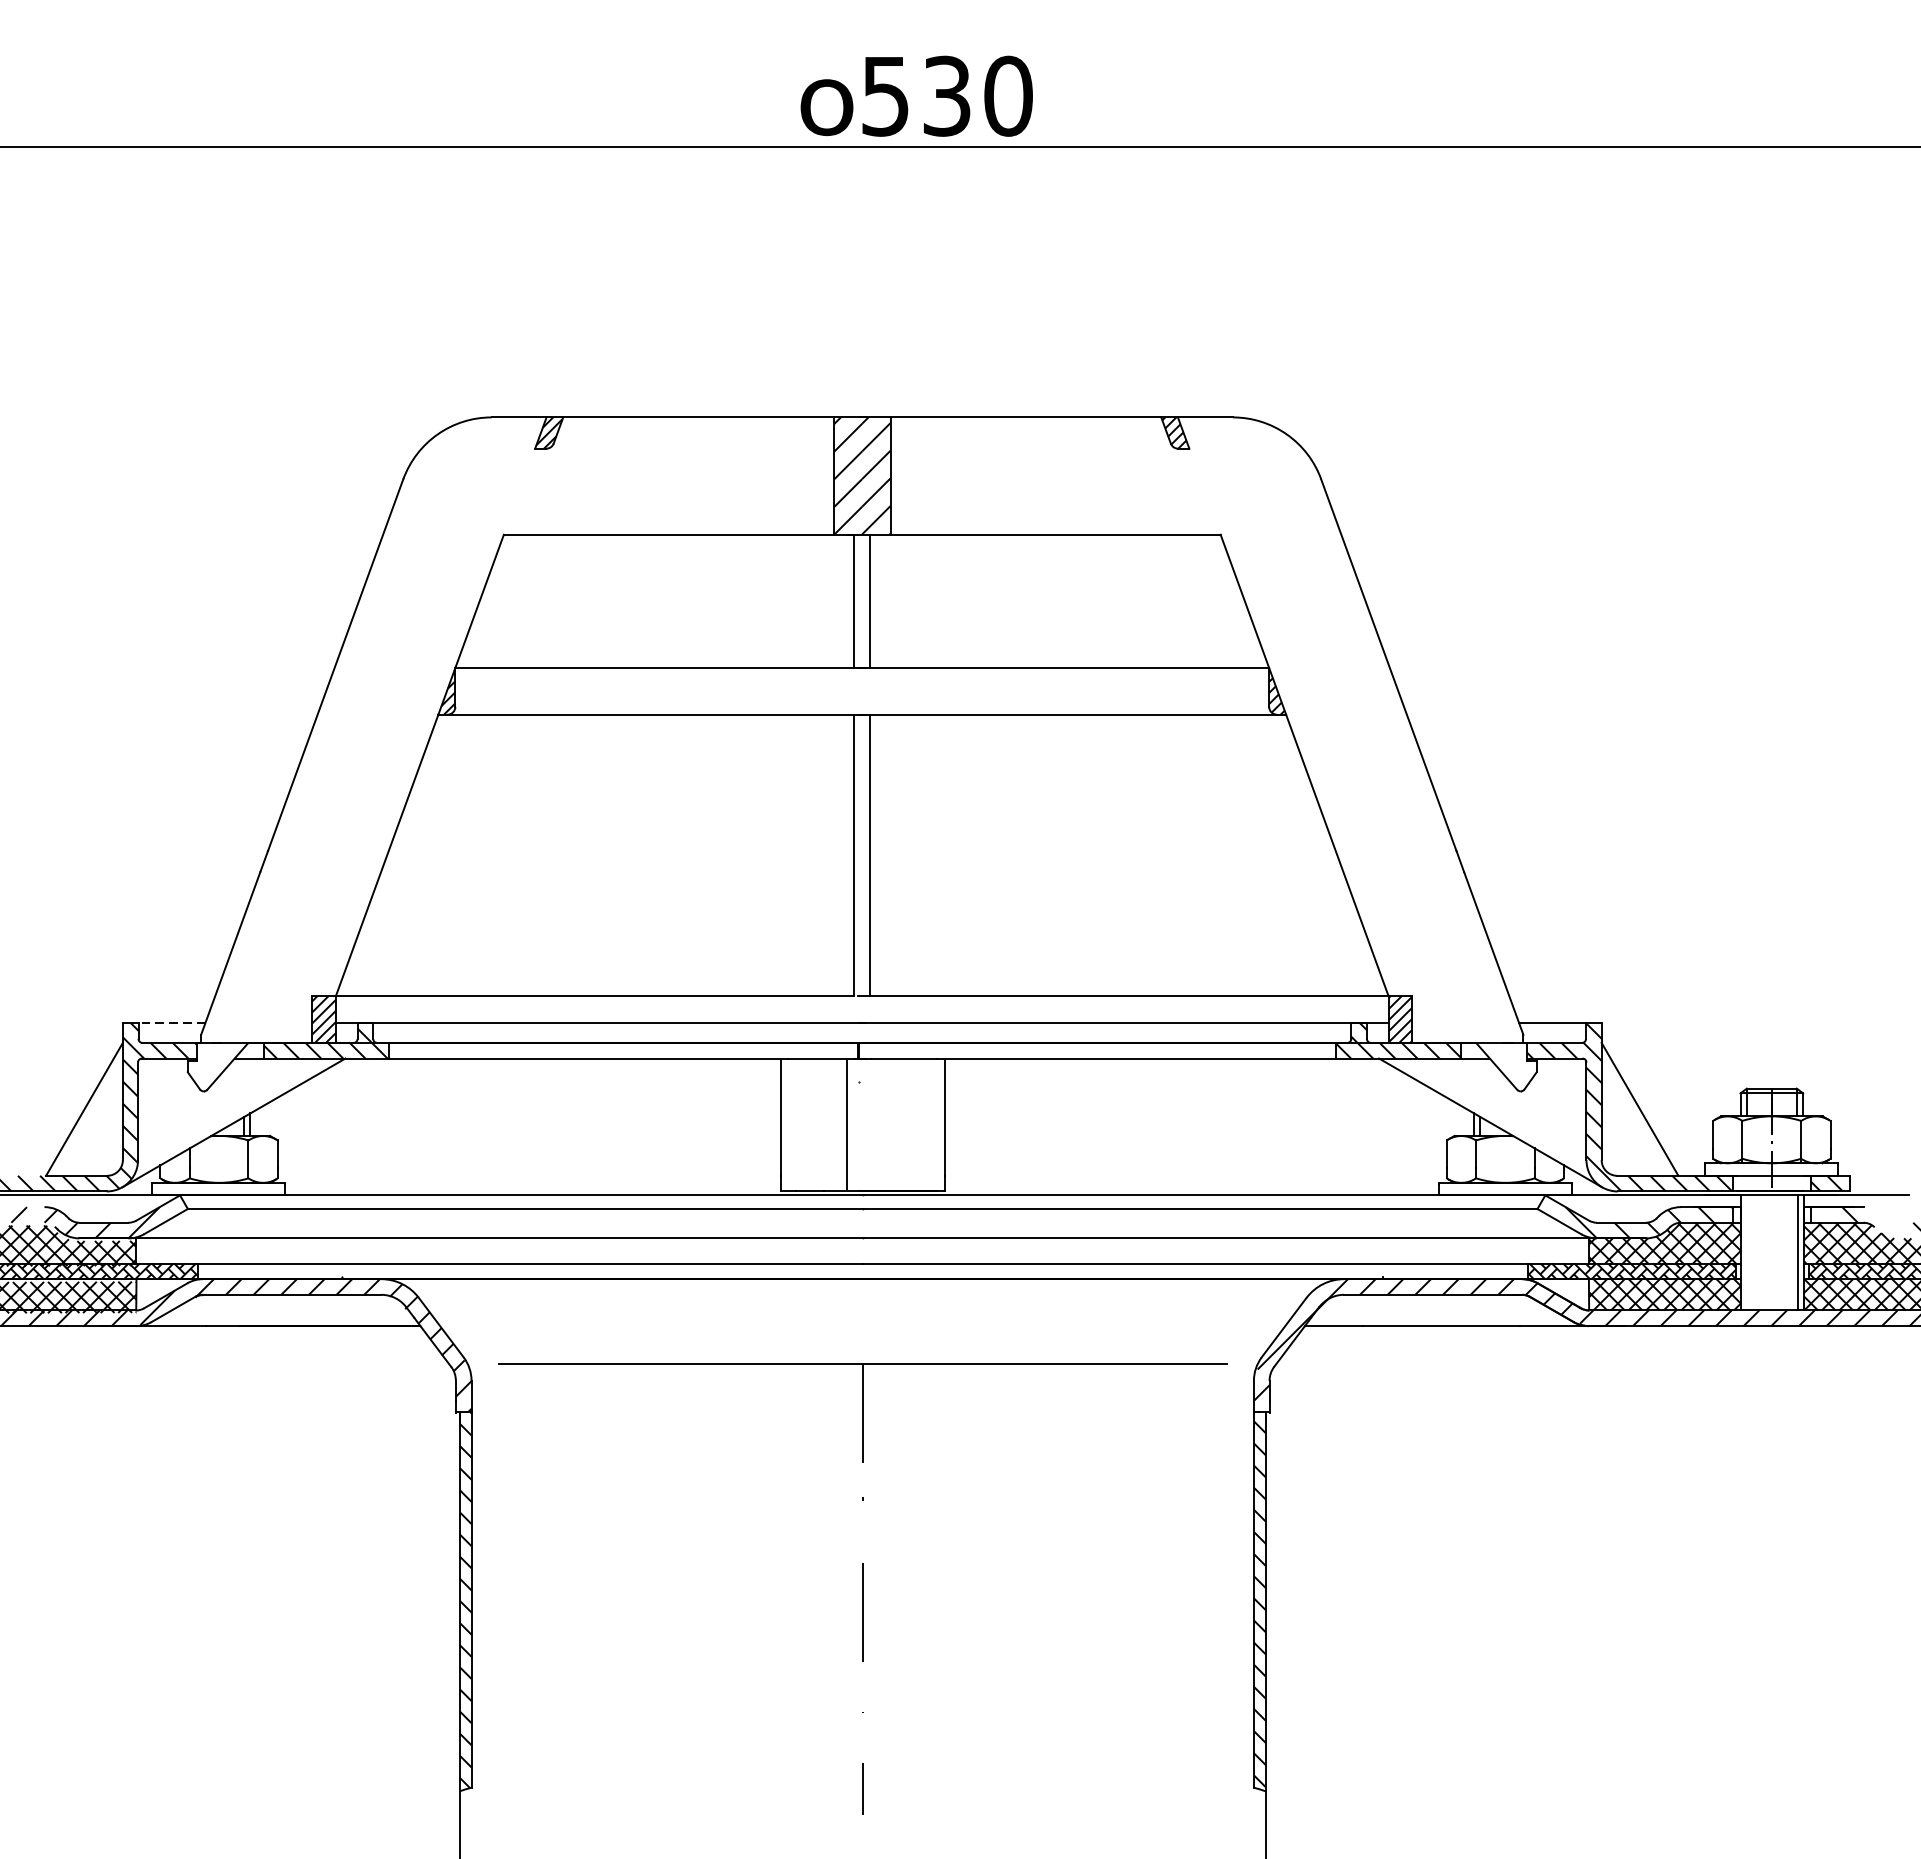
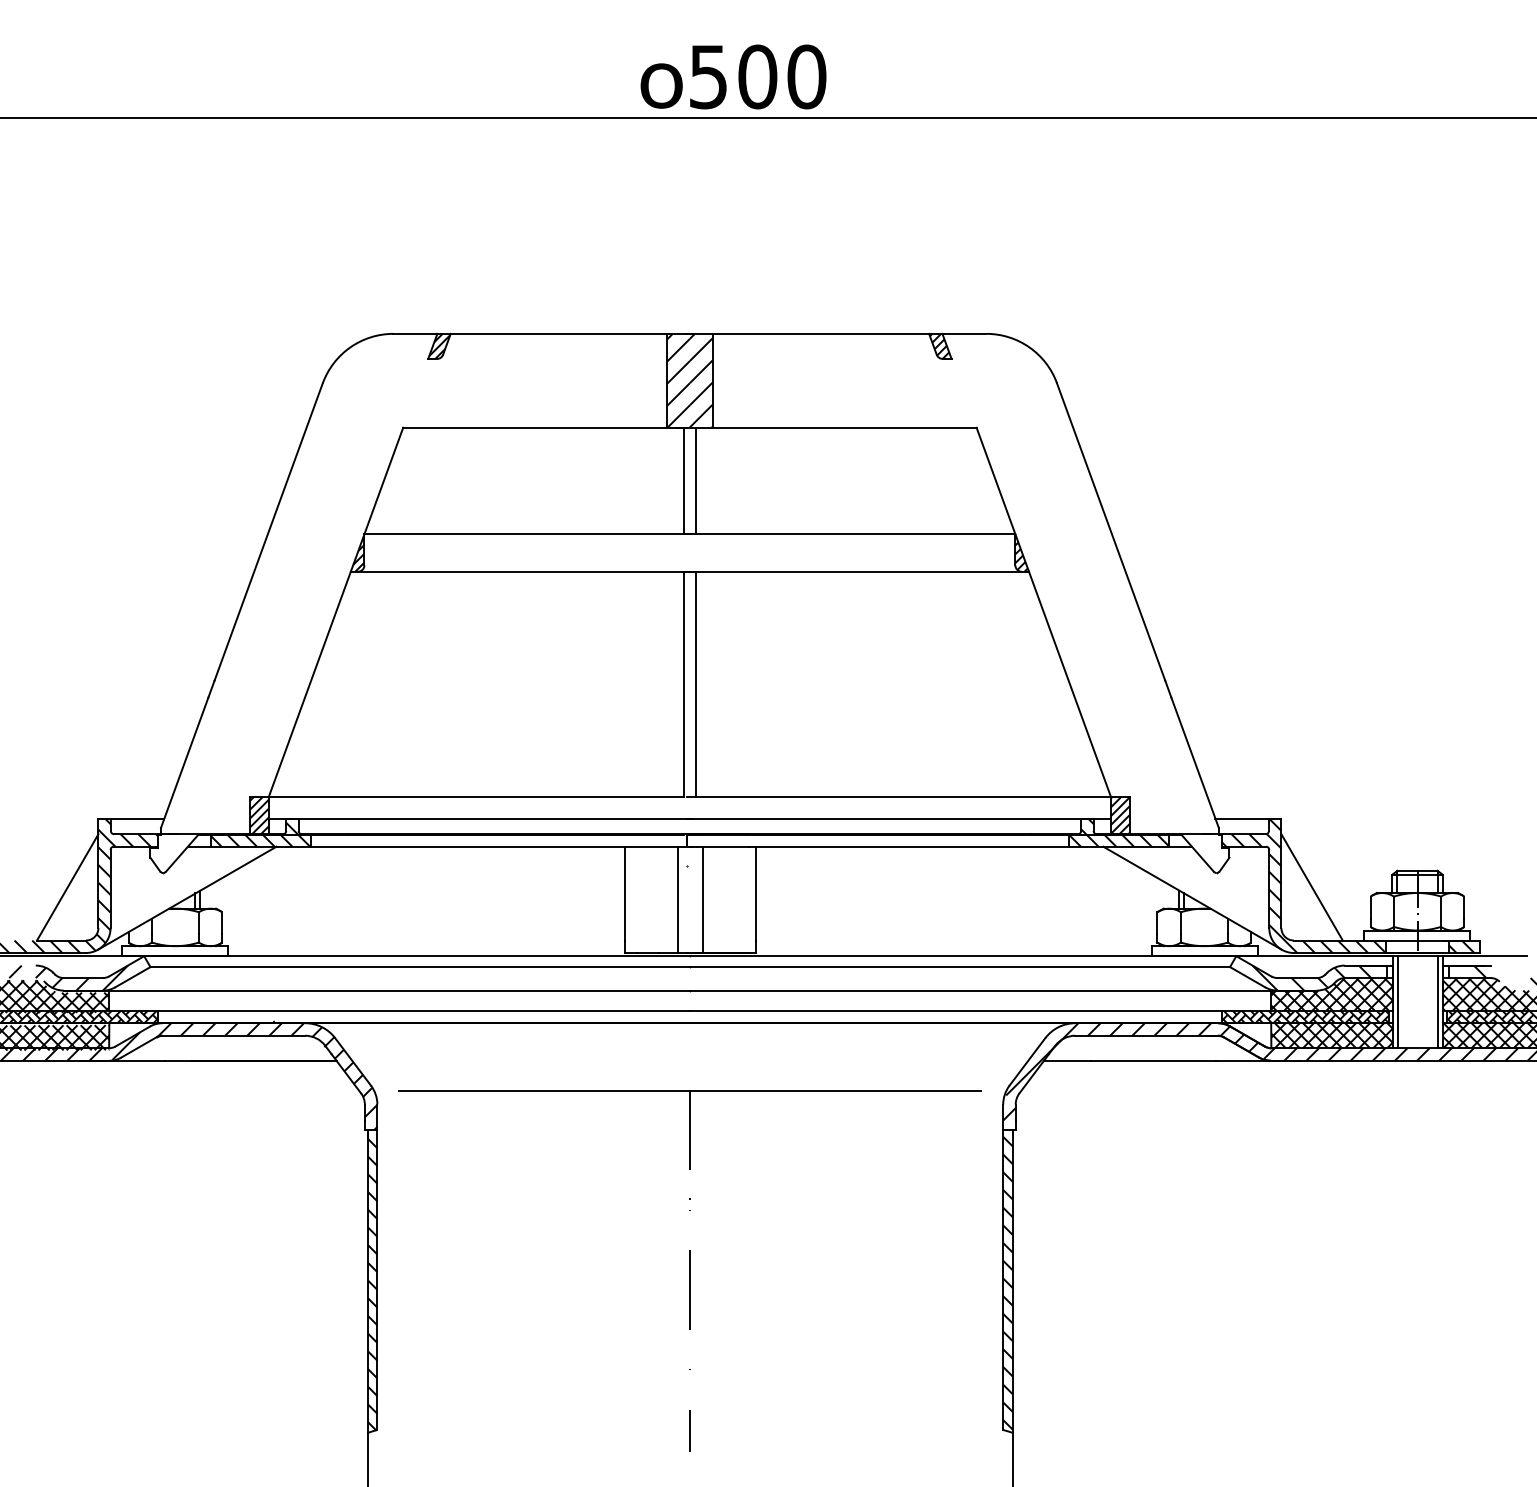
text: (946, 95) -> (757, 76), 530 -> 500
line: (171, 1023) -> (137, 818), dashed -> solid
line: (877, 1124) -> (702, 899), added
line: (1748, 1253) -> (1398, 1002), added

